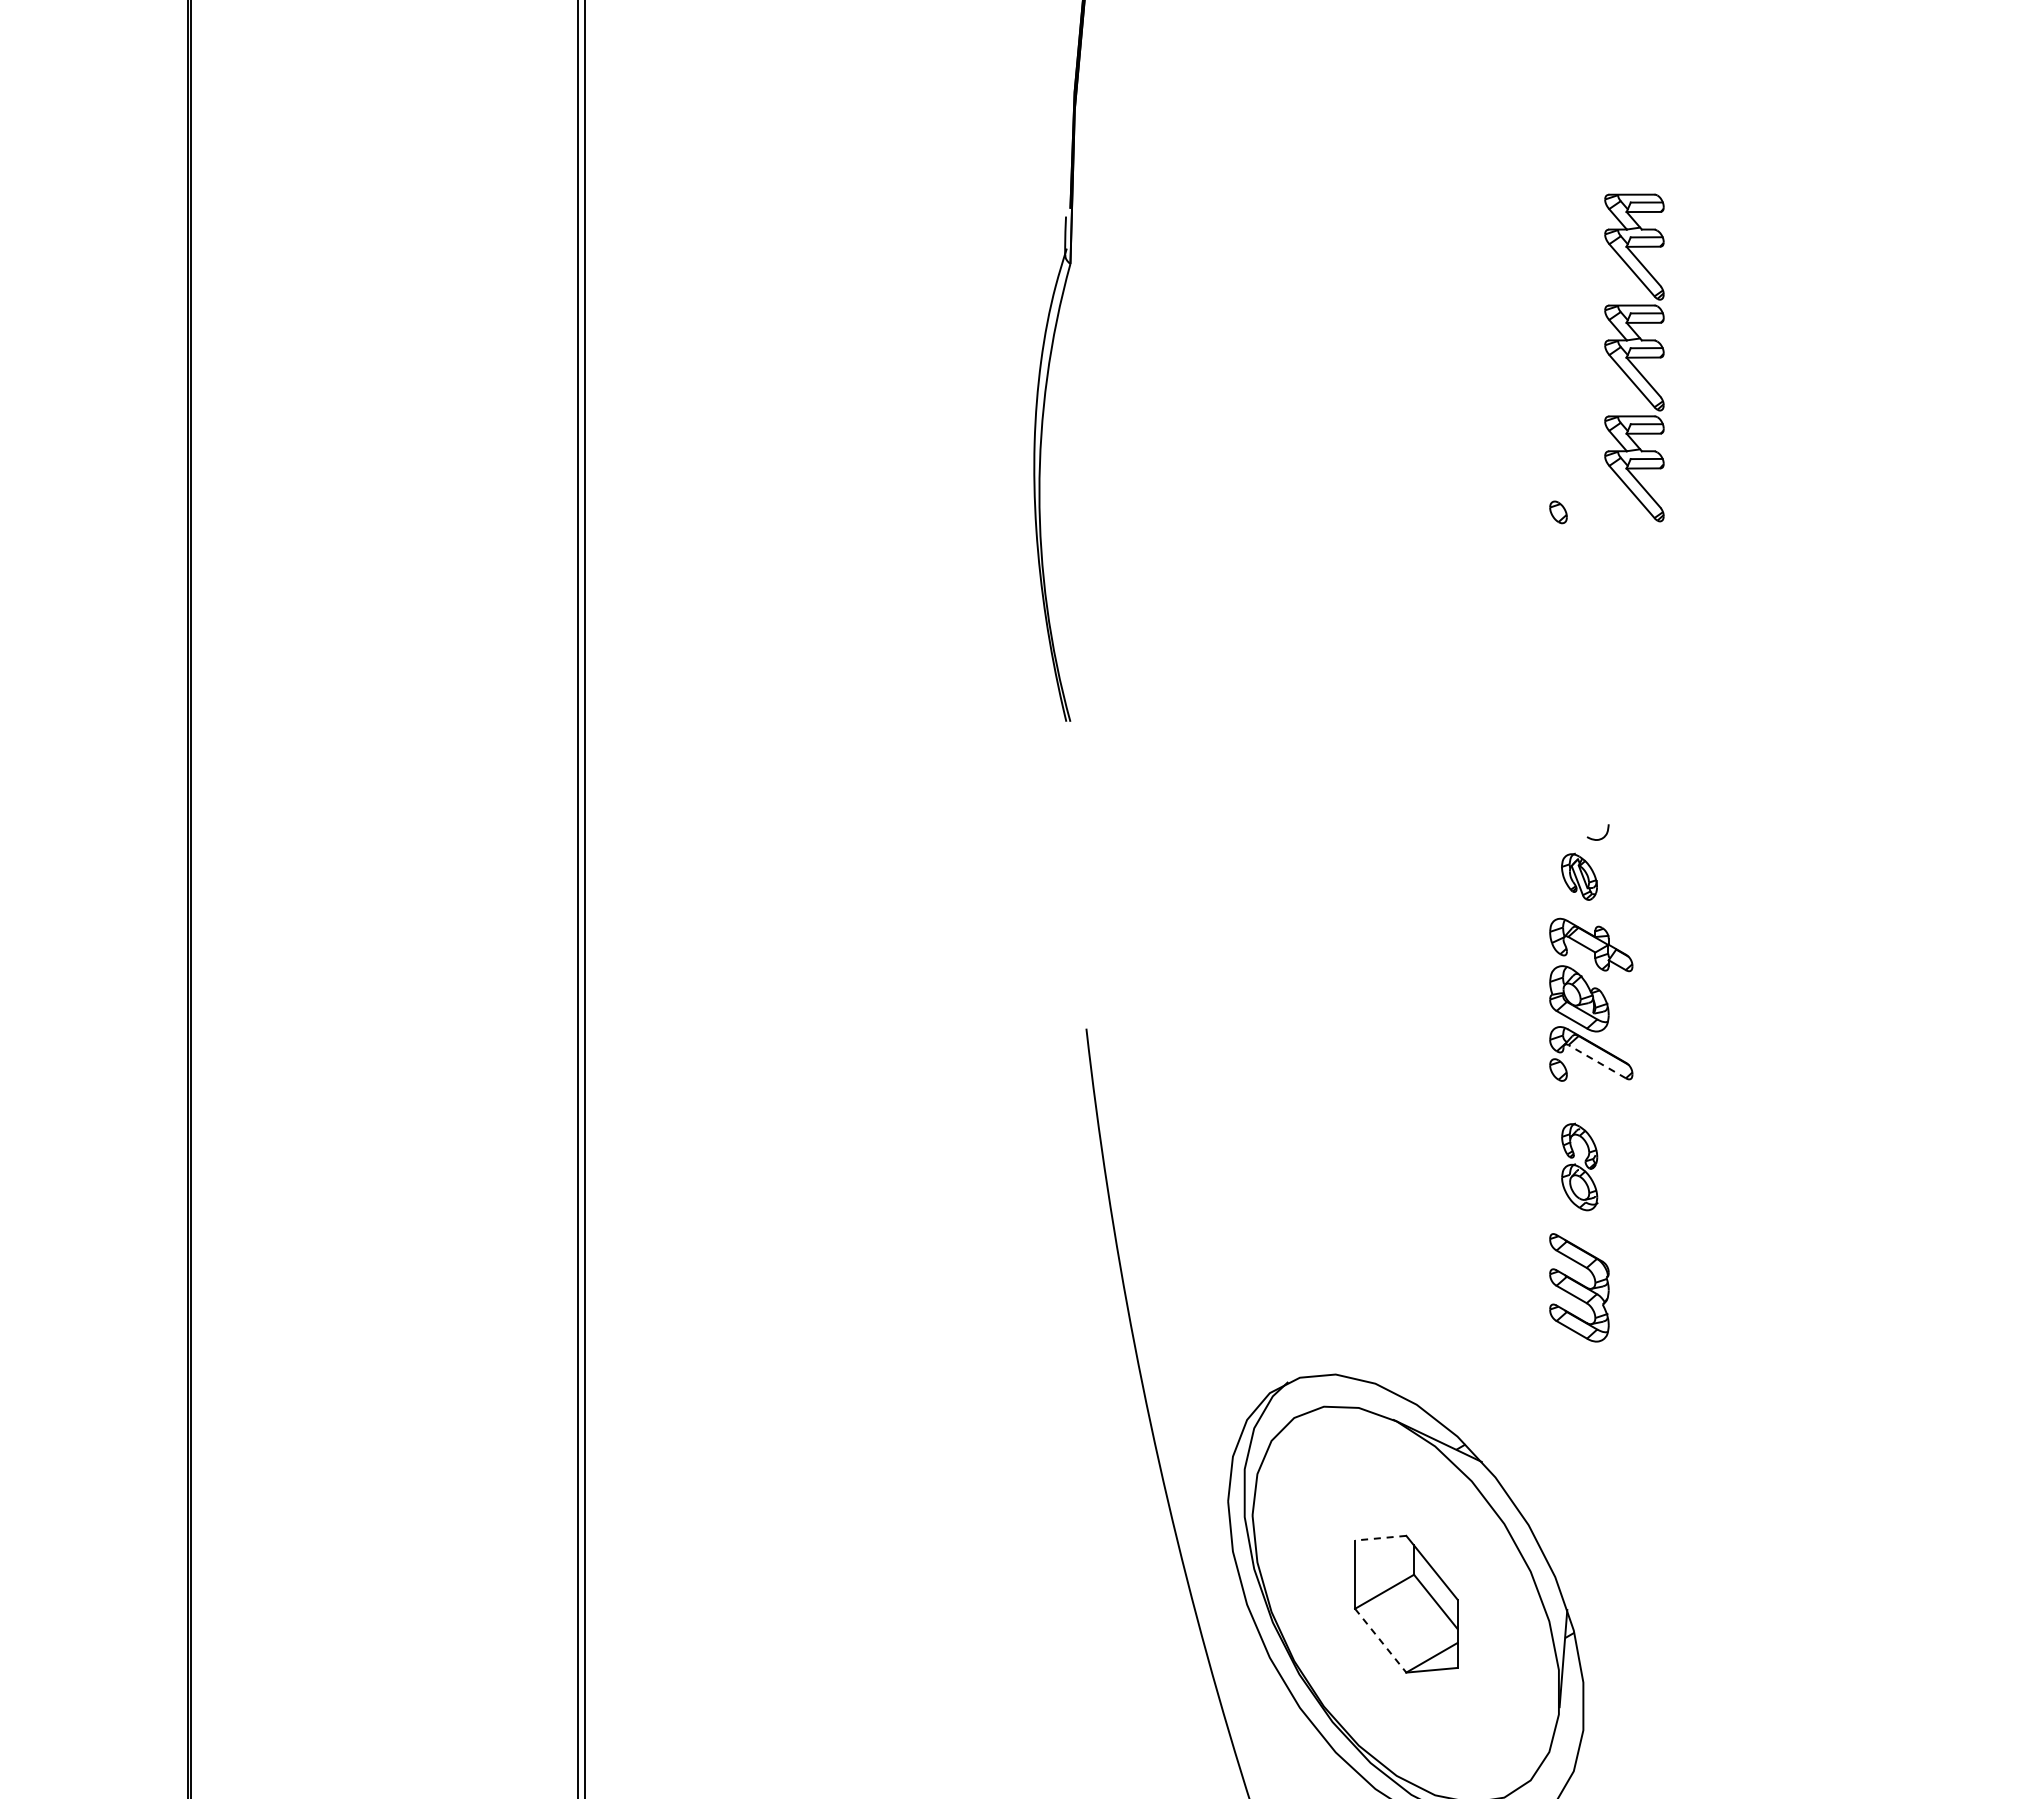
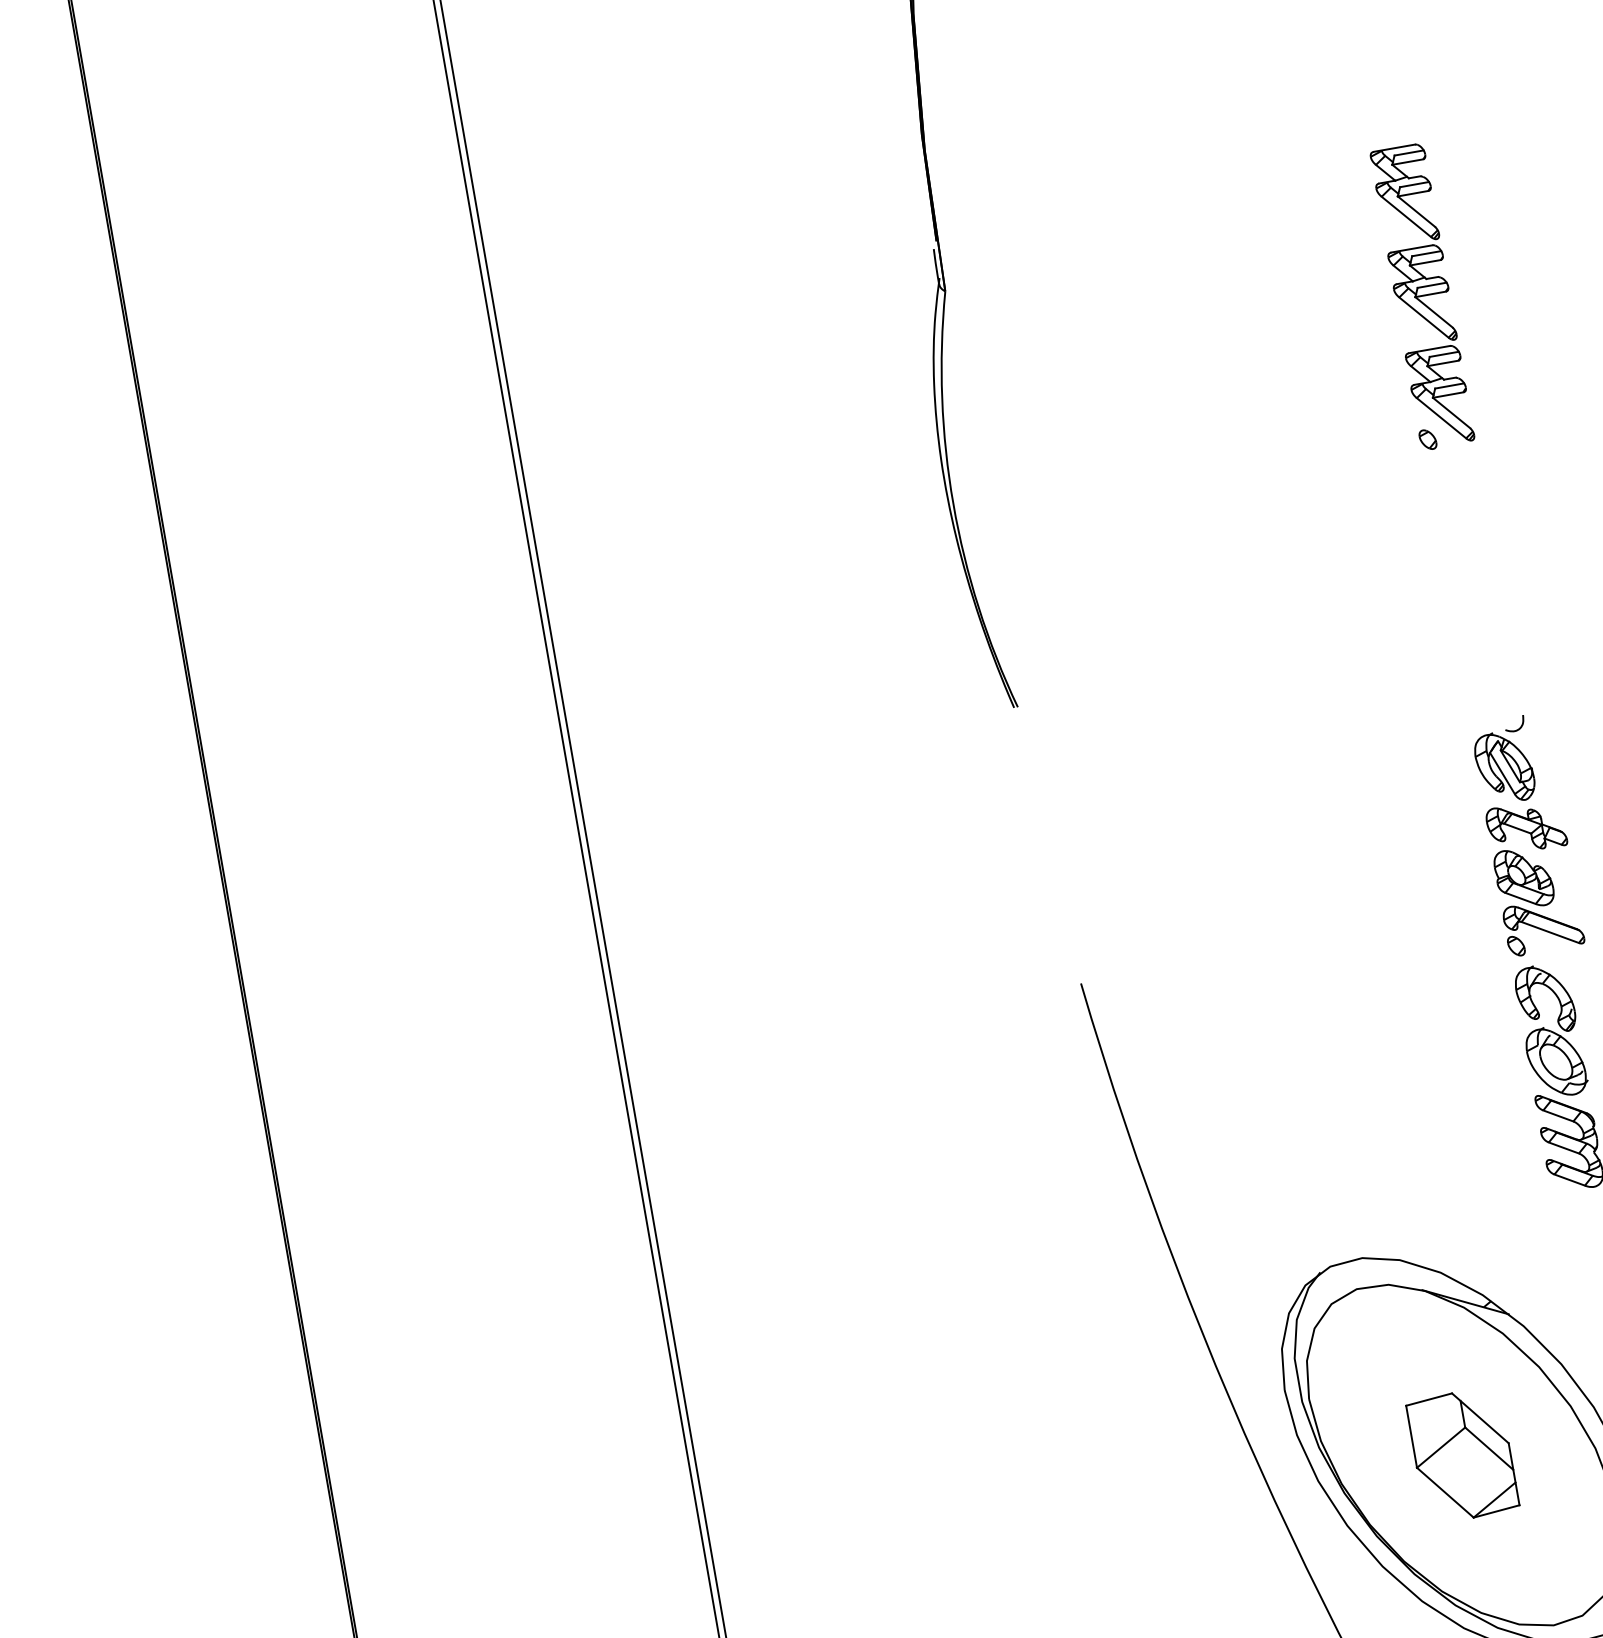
part: (1634, 357) -> (1422, 295), moved
part: (1579, 876) -> (1504, 767), size x1.67
line: (1596, 1061) -> (1549, 932), dashed -> solid
part: (1579, 1166) -> (1550, 1030), size x1.67
line: (1380, 1538) -> (1428, 1399), dashed -> solid
line: (1380, 1640) -> (1445, 1492), dashed -> solid

